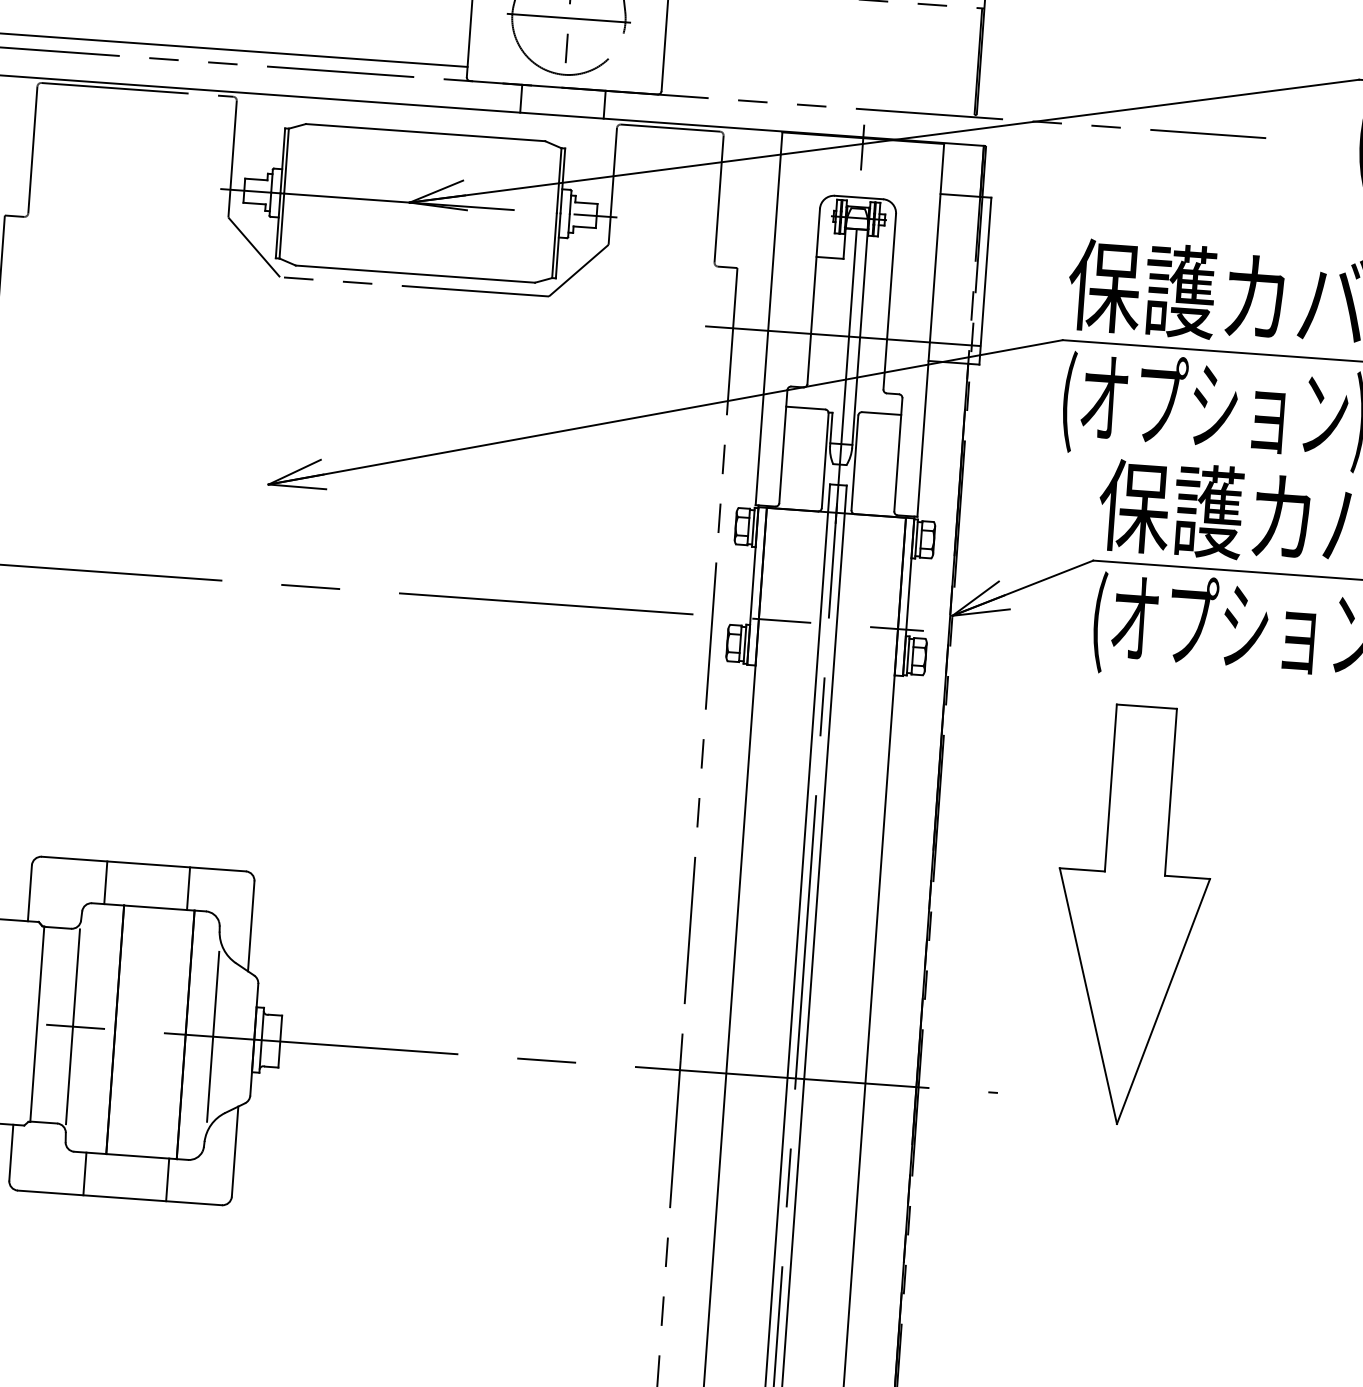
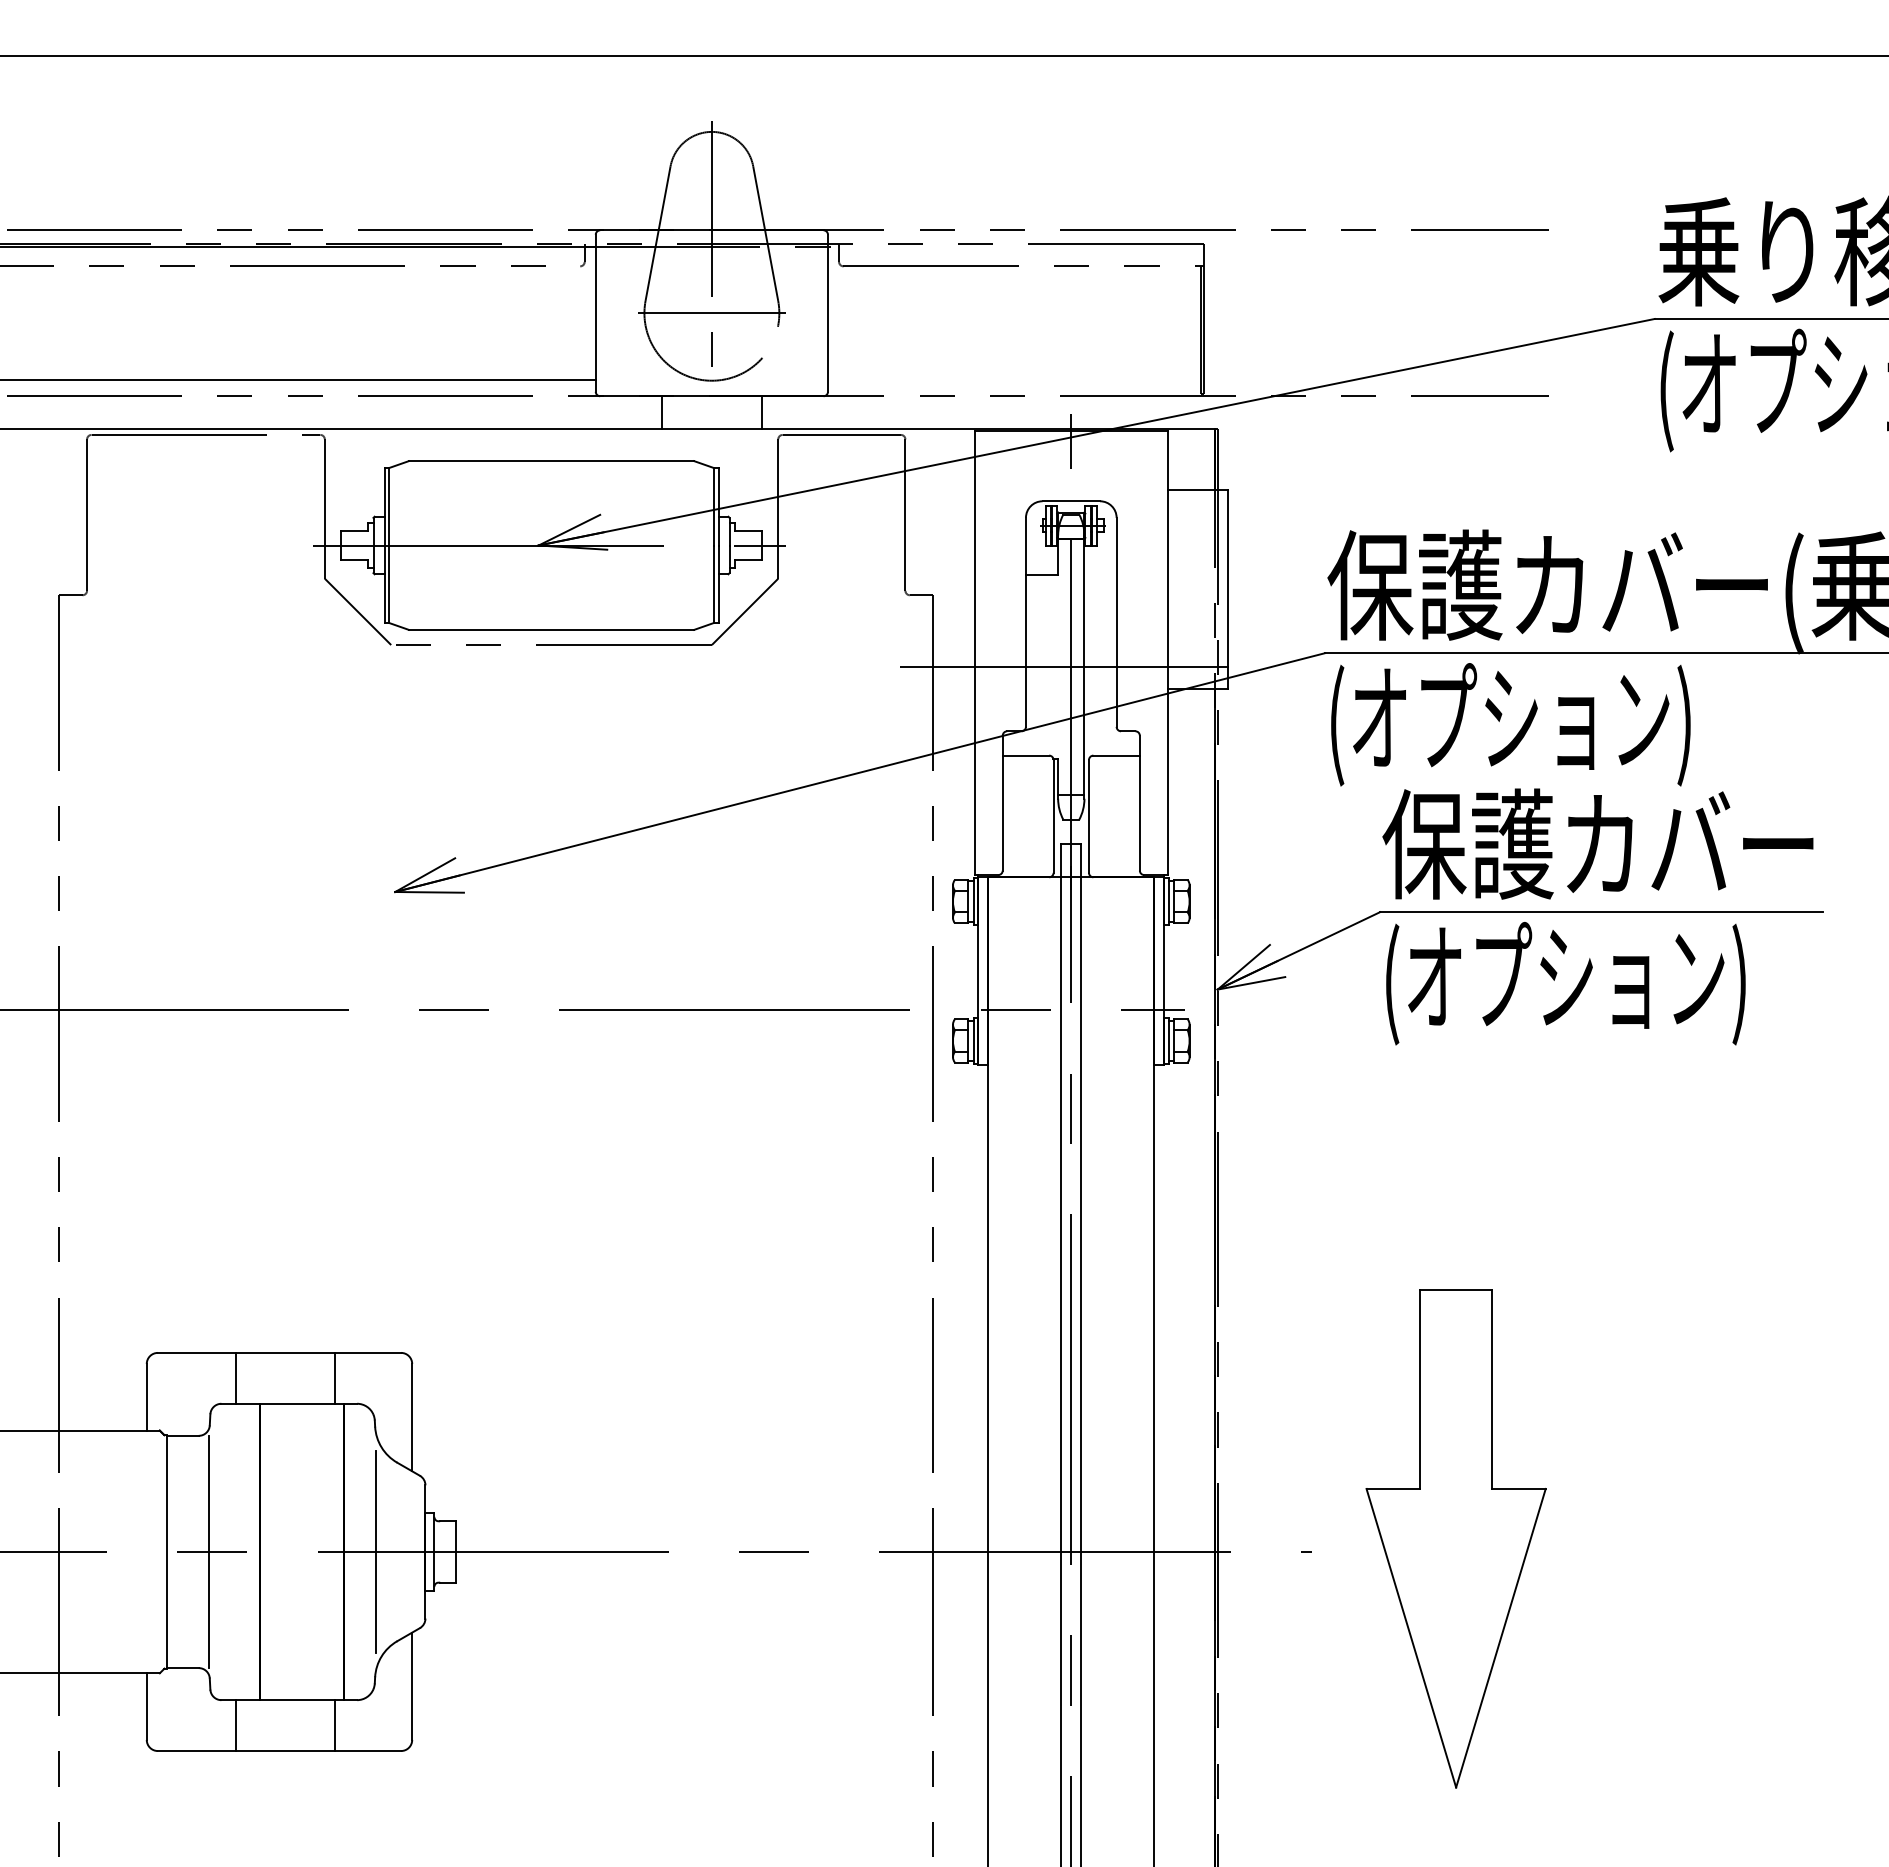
part: (1131, 915) -> (1455, 1538), moved

